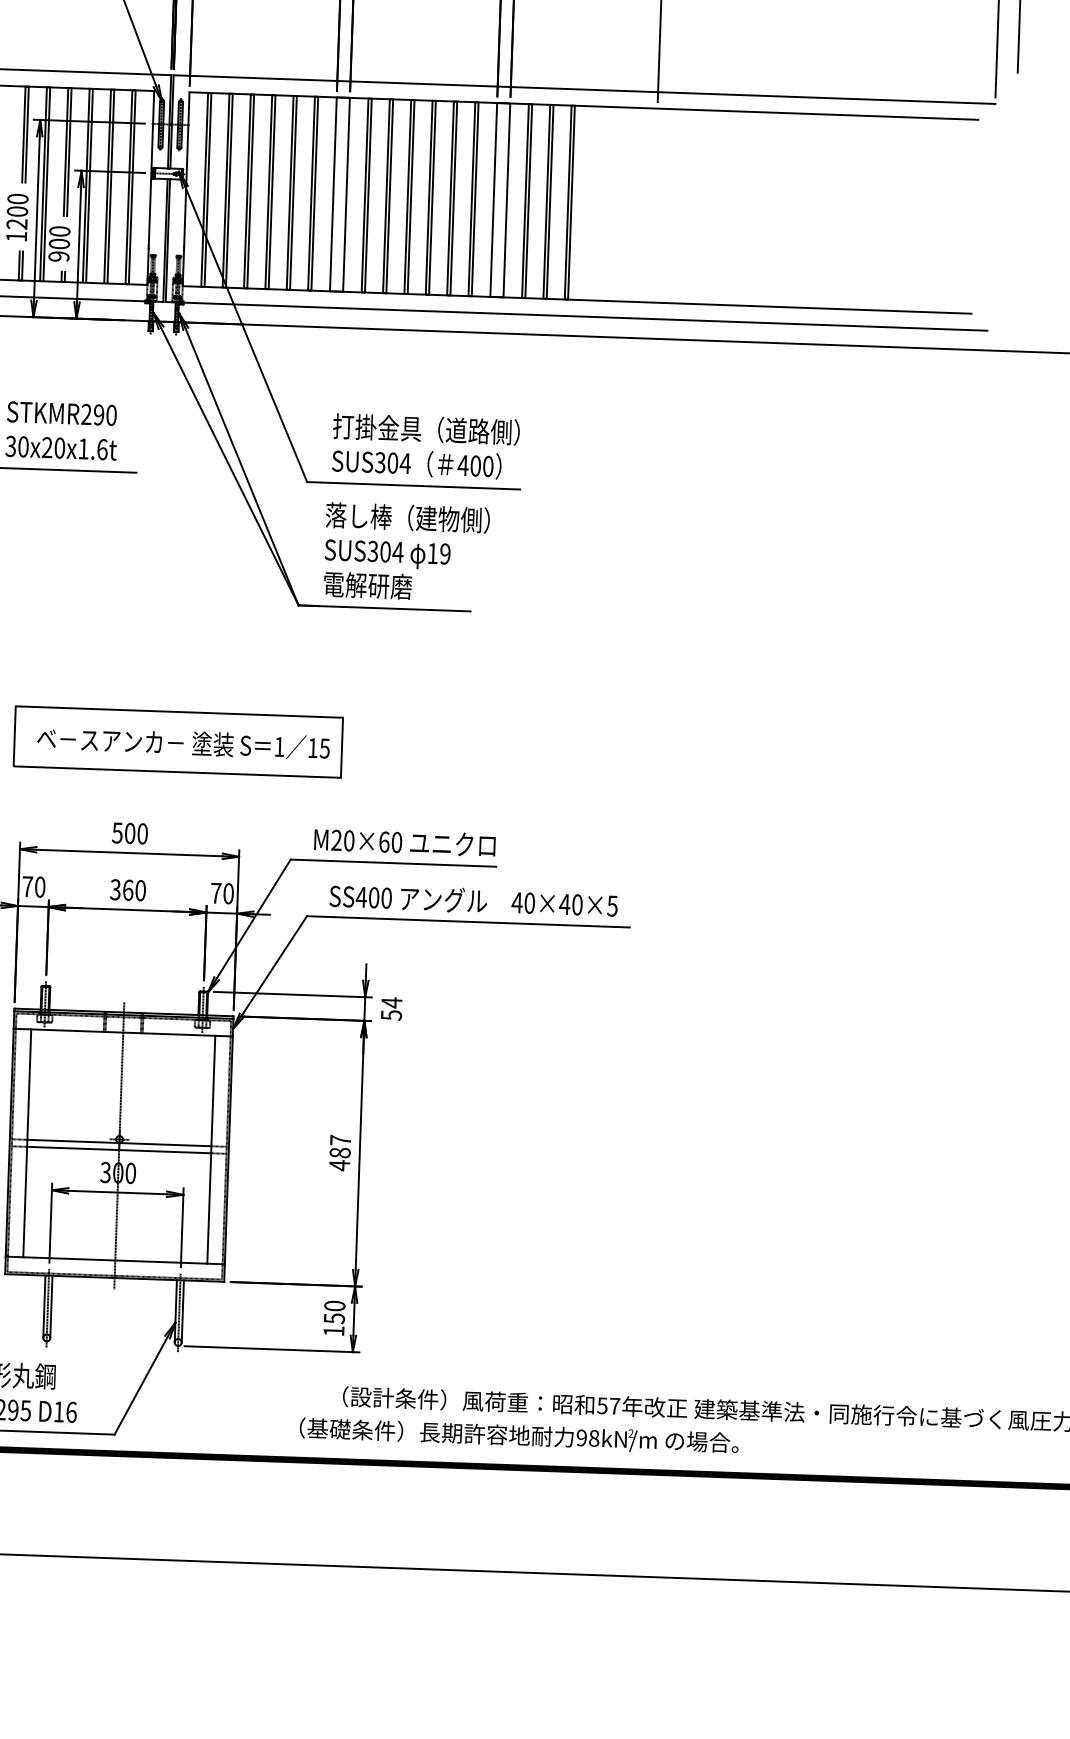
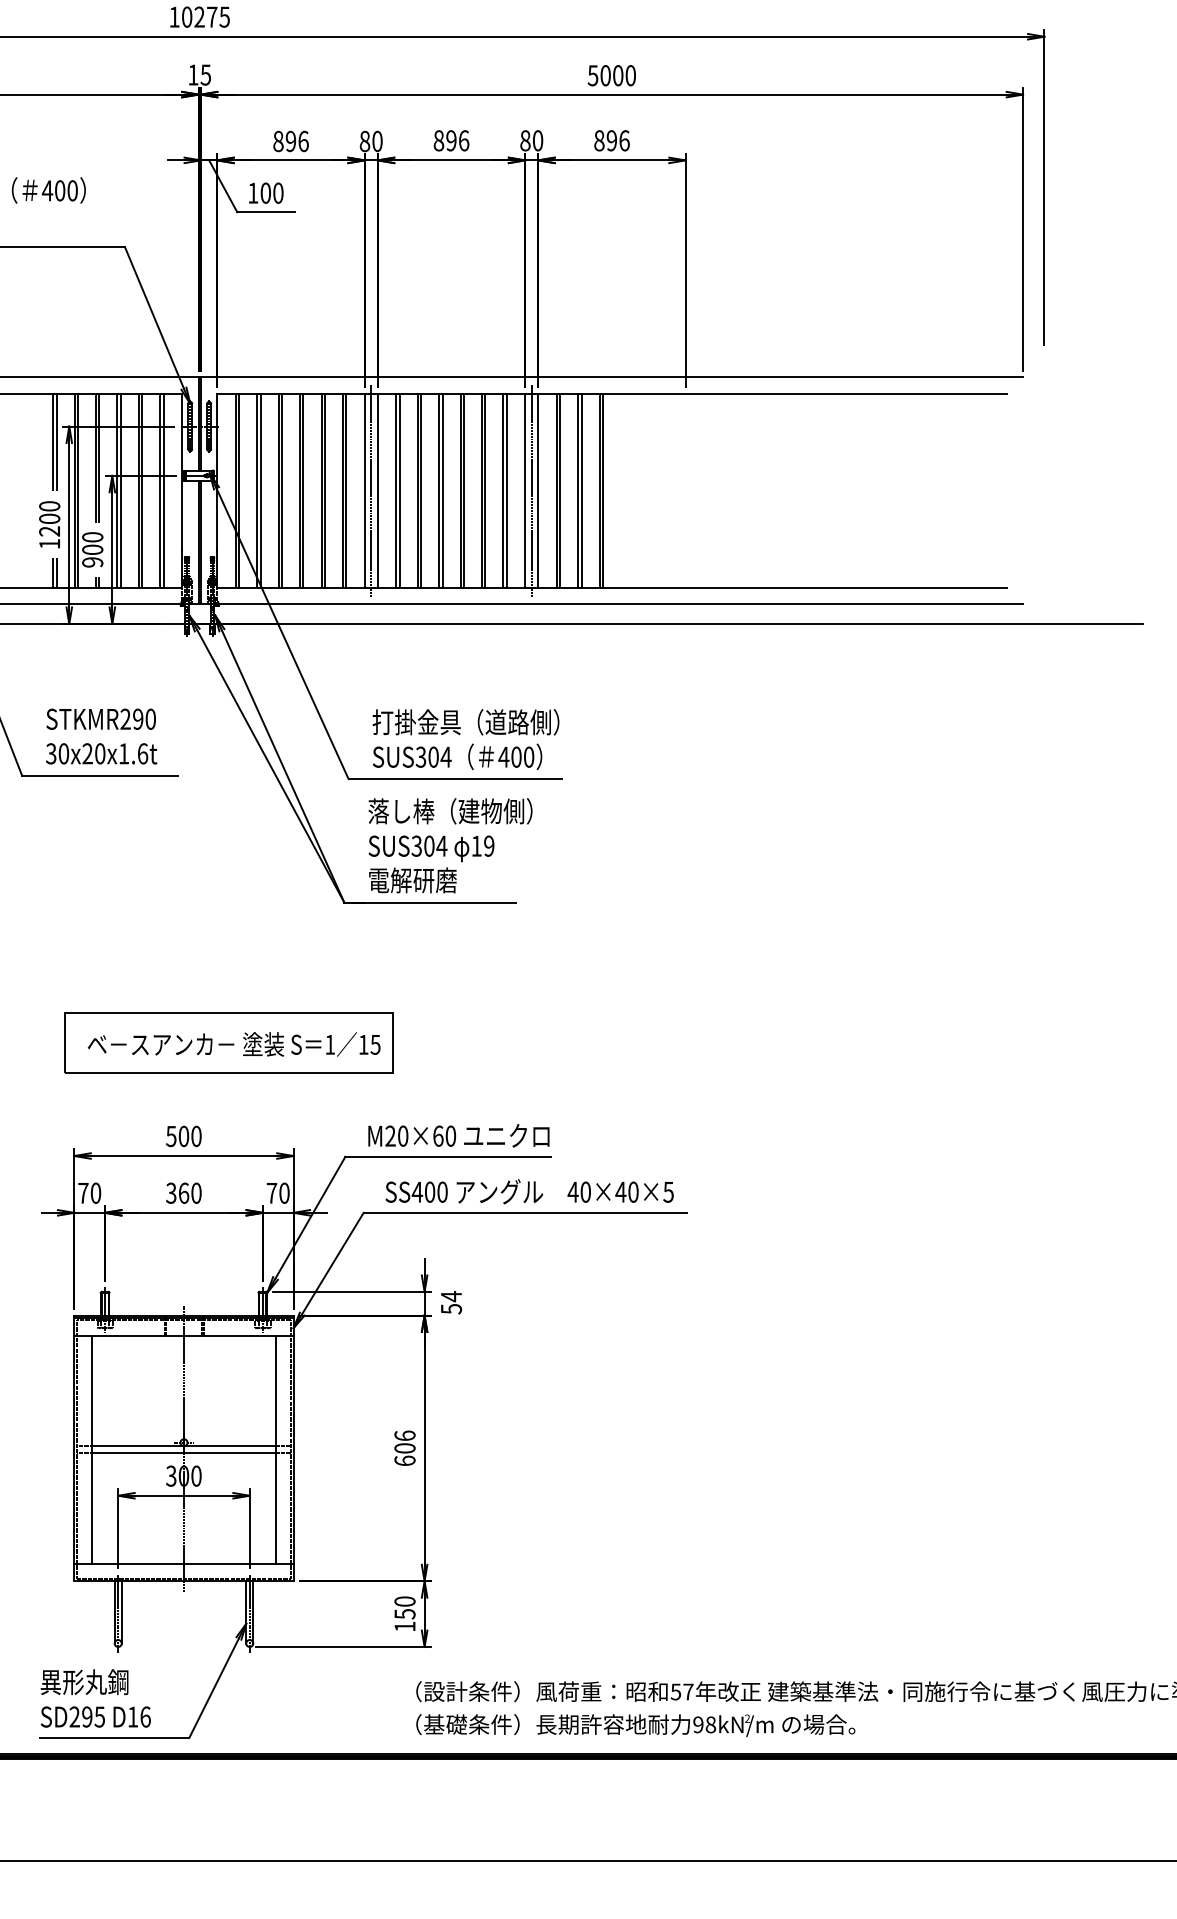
line: (340, 194) -> (371, 490), added
line: (500, 200) -> (531, 490), added
text: (339, 1153) -> (404, 1448), 487 -> 606
text: (518, 1436) -> (635, 1725), moved

